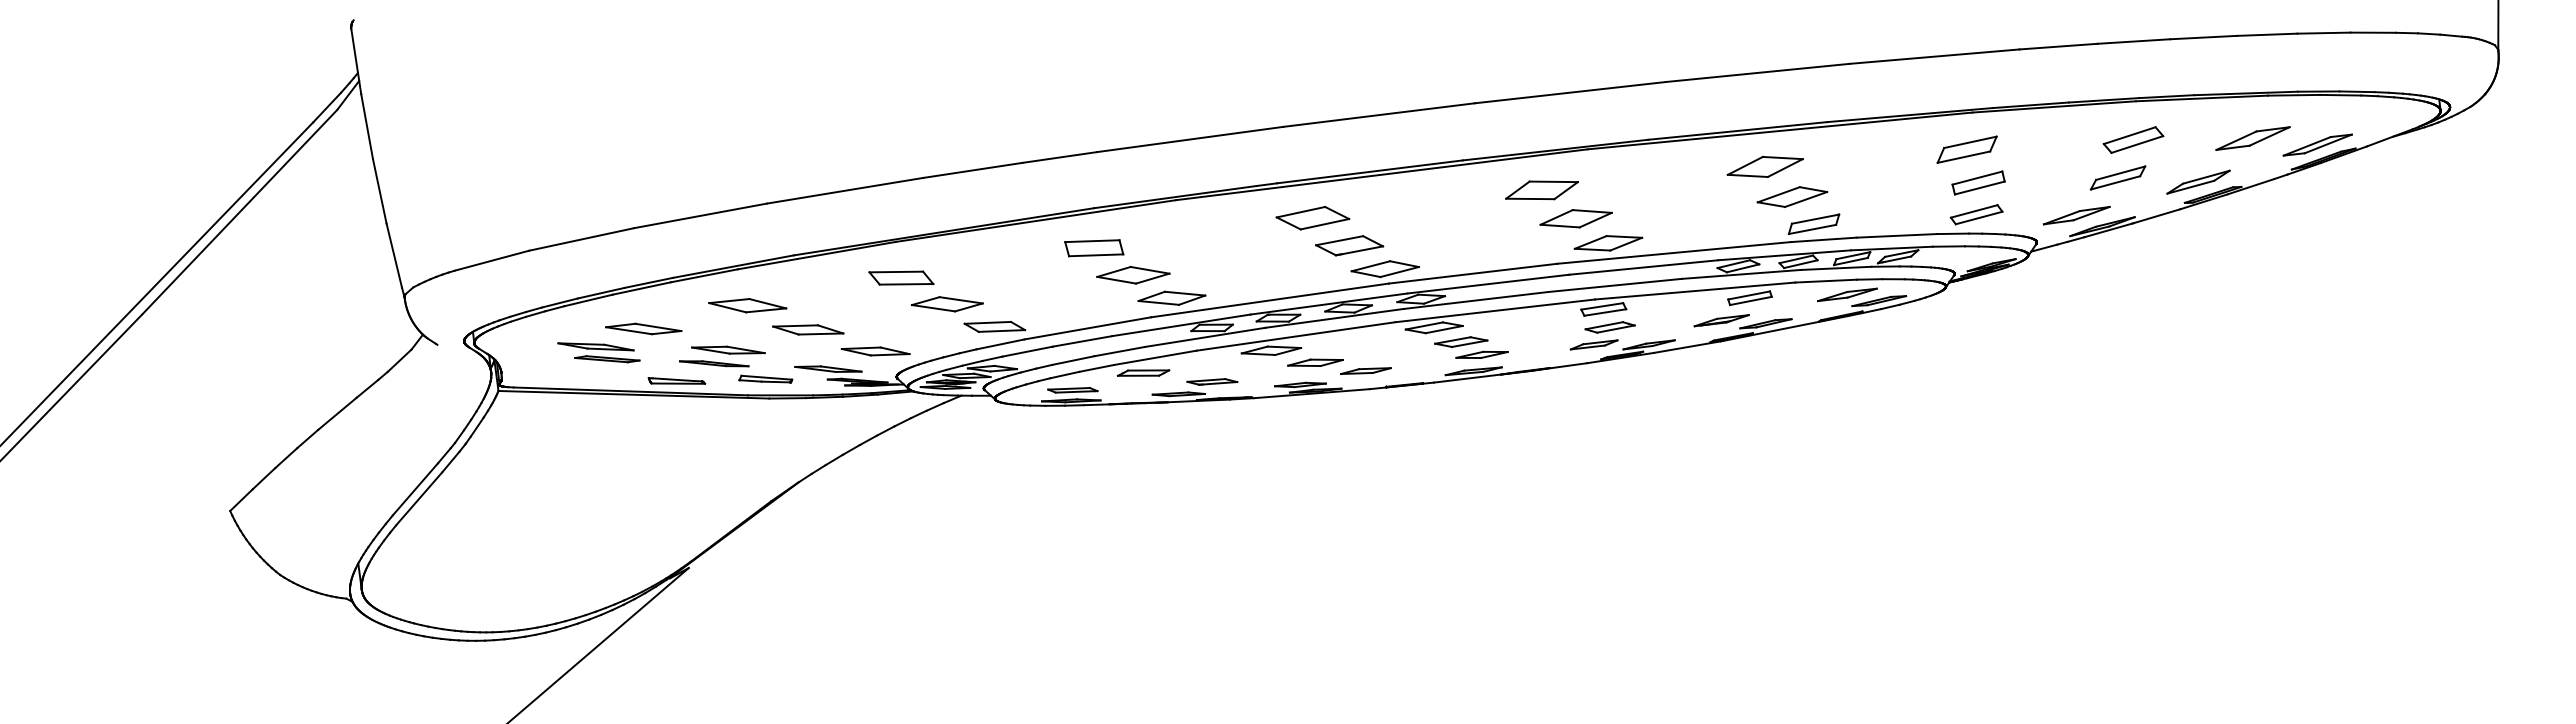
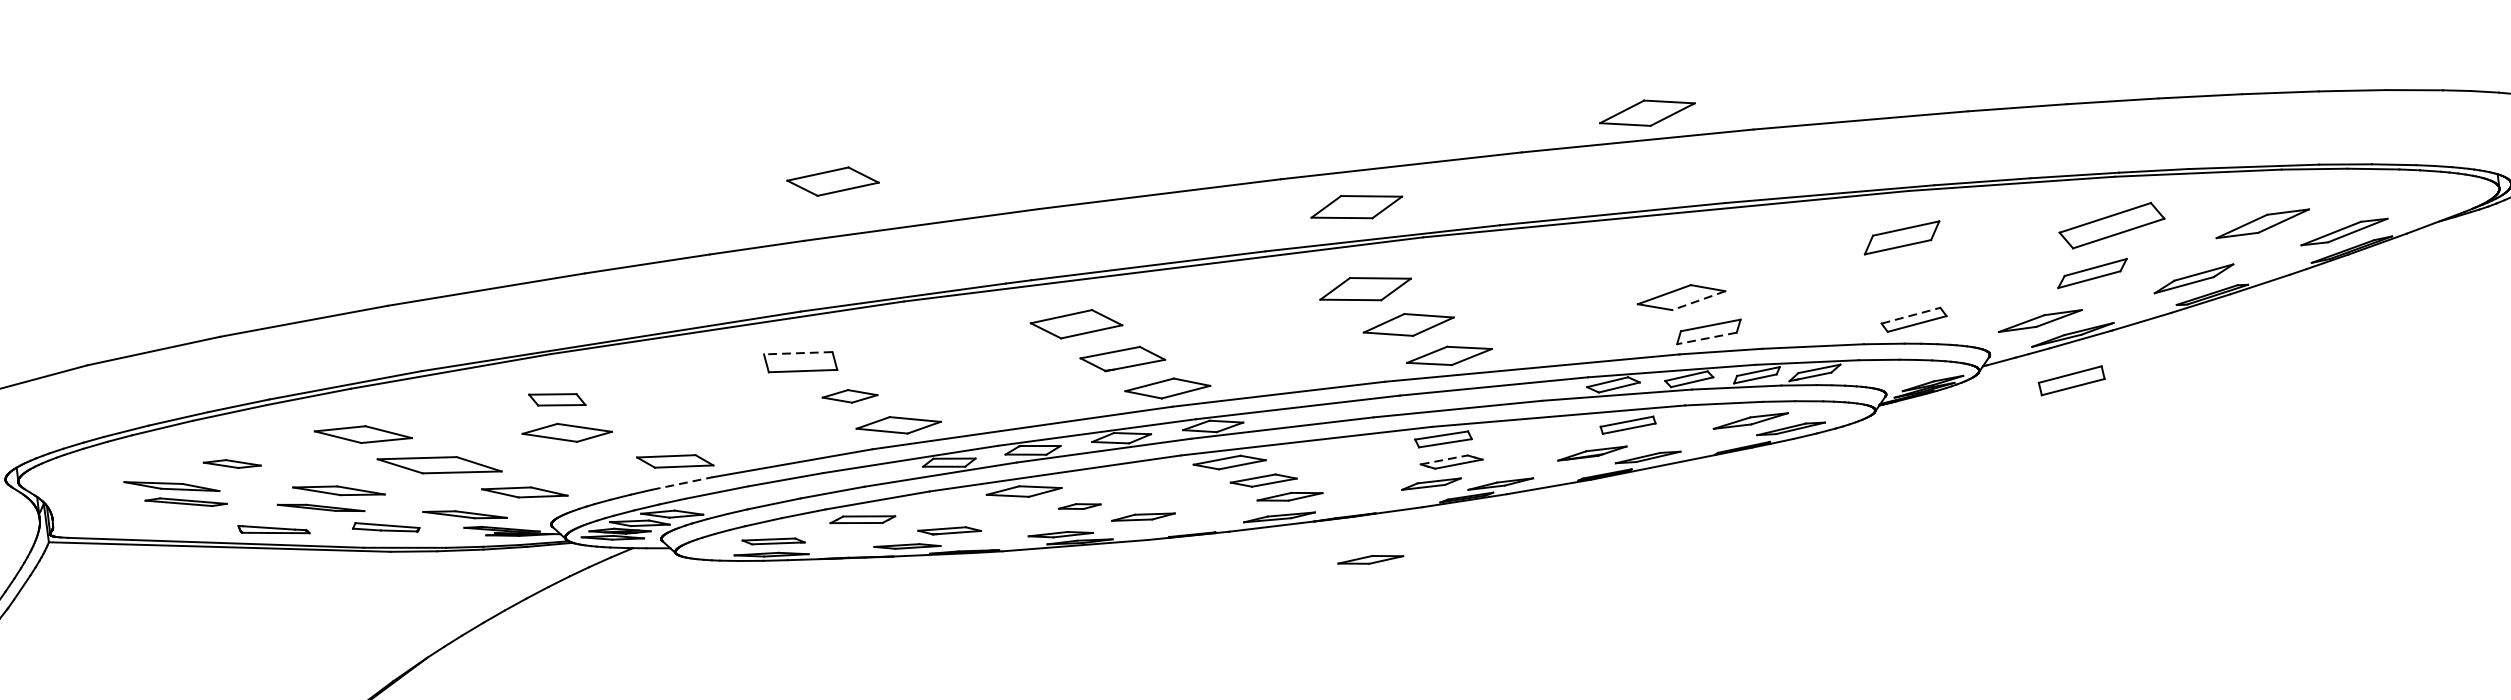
part: (1119, 104) -> (832, 180), added
part: (1534, 125) -> (1356, 207), added
part: (2133, 139) -> (2111, 224), size x1.4
part: (1764, 166) -> (1646, 112), moved
part: (1978, 182) -> (2071, 380), moved
line: (1805, 199) -> (1698, 300), solid -> dashed
line: (1974, 211) -> (1911, 315), solid -> dashed
line: (1812, 229) -> (1706, 338), solid -> dashed
line: (1091, 241) -> (797, 353), solid -> dashed
part: (1133, 275) -> (850, 396), size x0.6
part: (901, 277) -> (557, 399), size x0.7
part: (947, 304) -> (567, 433), moved
line: (1604, 325) -> (1444, 459), solid -> dashed
part: (643, 328) -> (231, 463), size x0.6
part: (808, 329) -> (440, 464), size x1.4
line: (1000, 344) -> (682, 483), solid -> dashed
part: (1315, 362) -> (1079, 506), size x0.6
part: (1545, 404) -> (1370, 559), added

